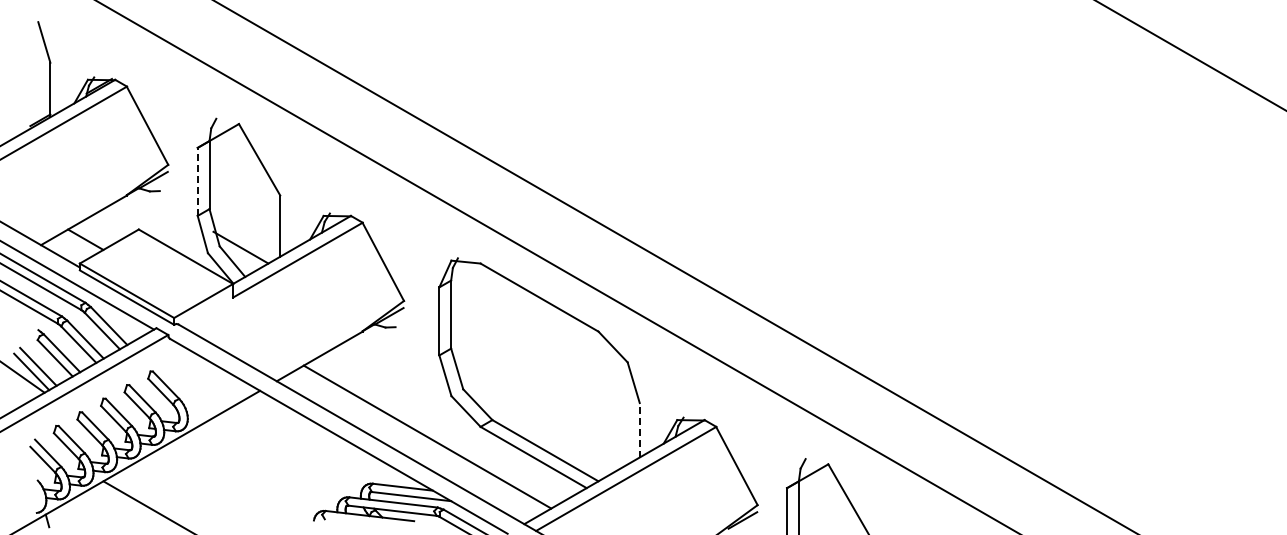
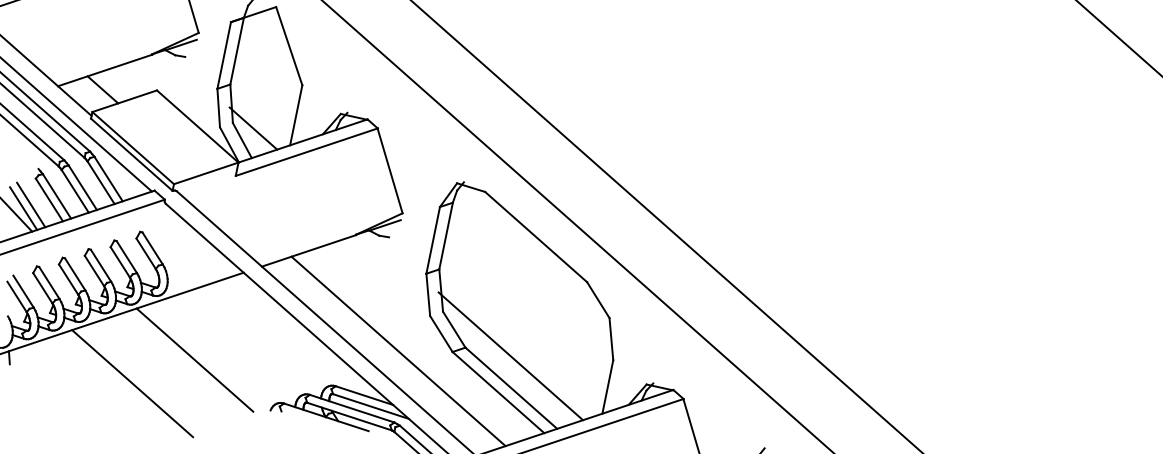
line: (197, 181) -> (224, 55), dashed -> solid
line: (538, 419) -> (510, 356), added
line: (639, 429) -> (607, 386), dashed -> solid
line: (229, 486) -> (194, 360), added

